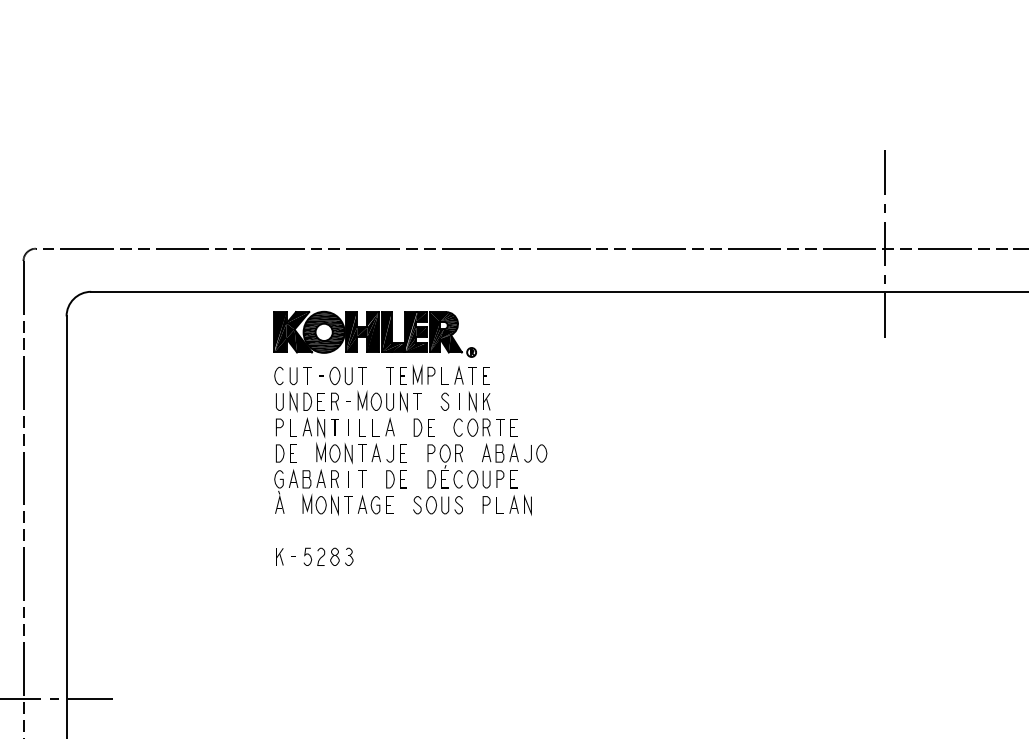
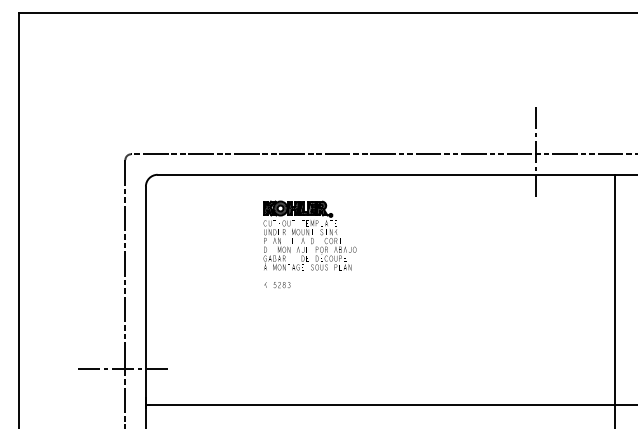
part: (409, 437) -> (309, 244), size x0.71

